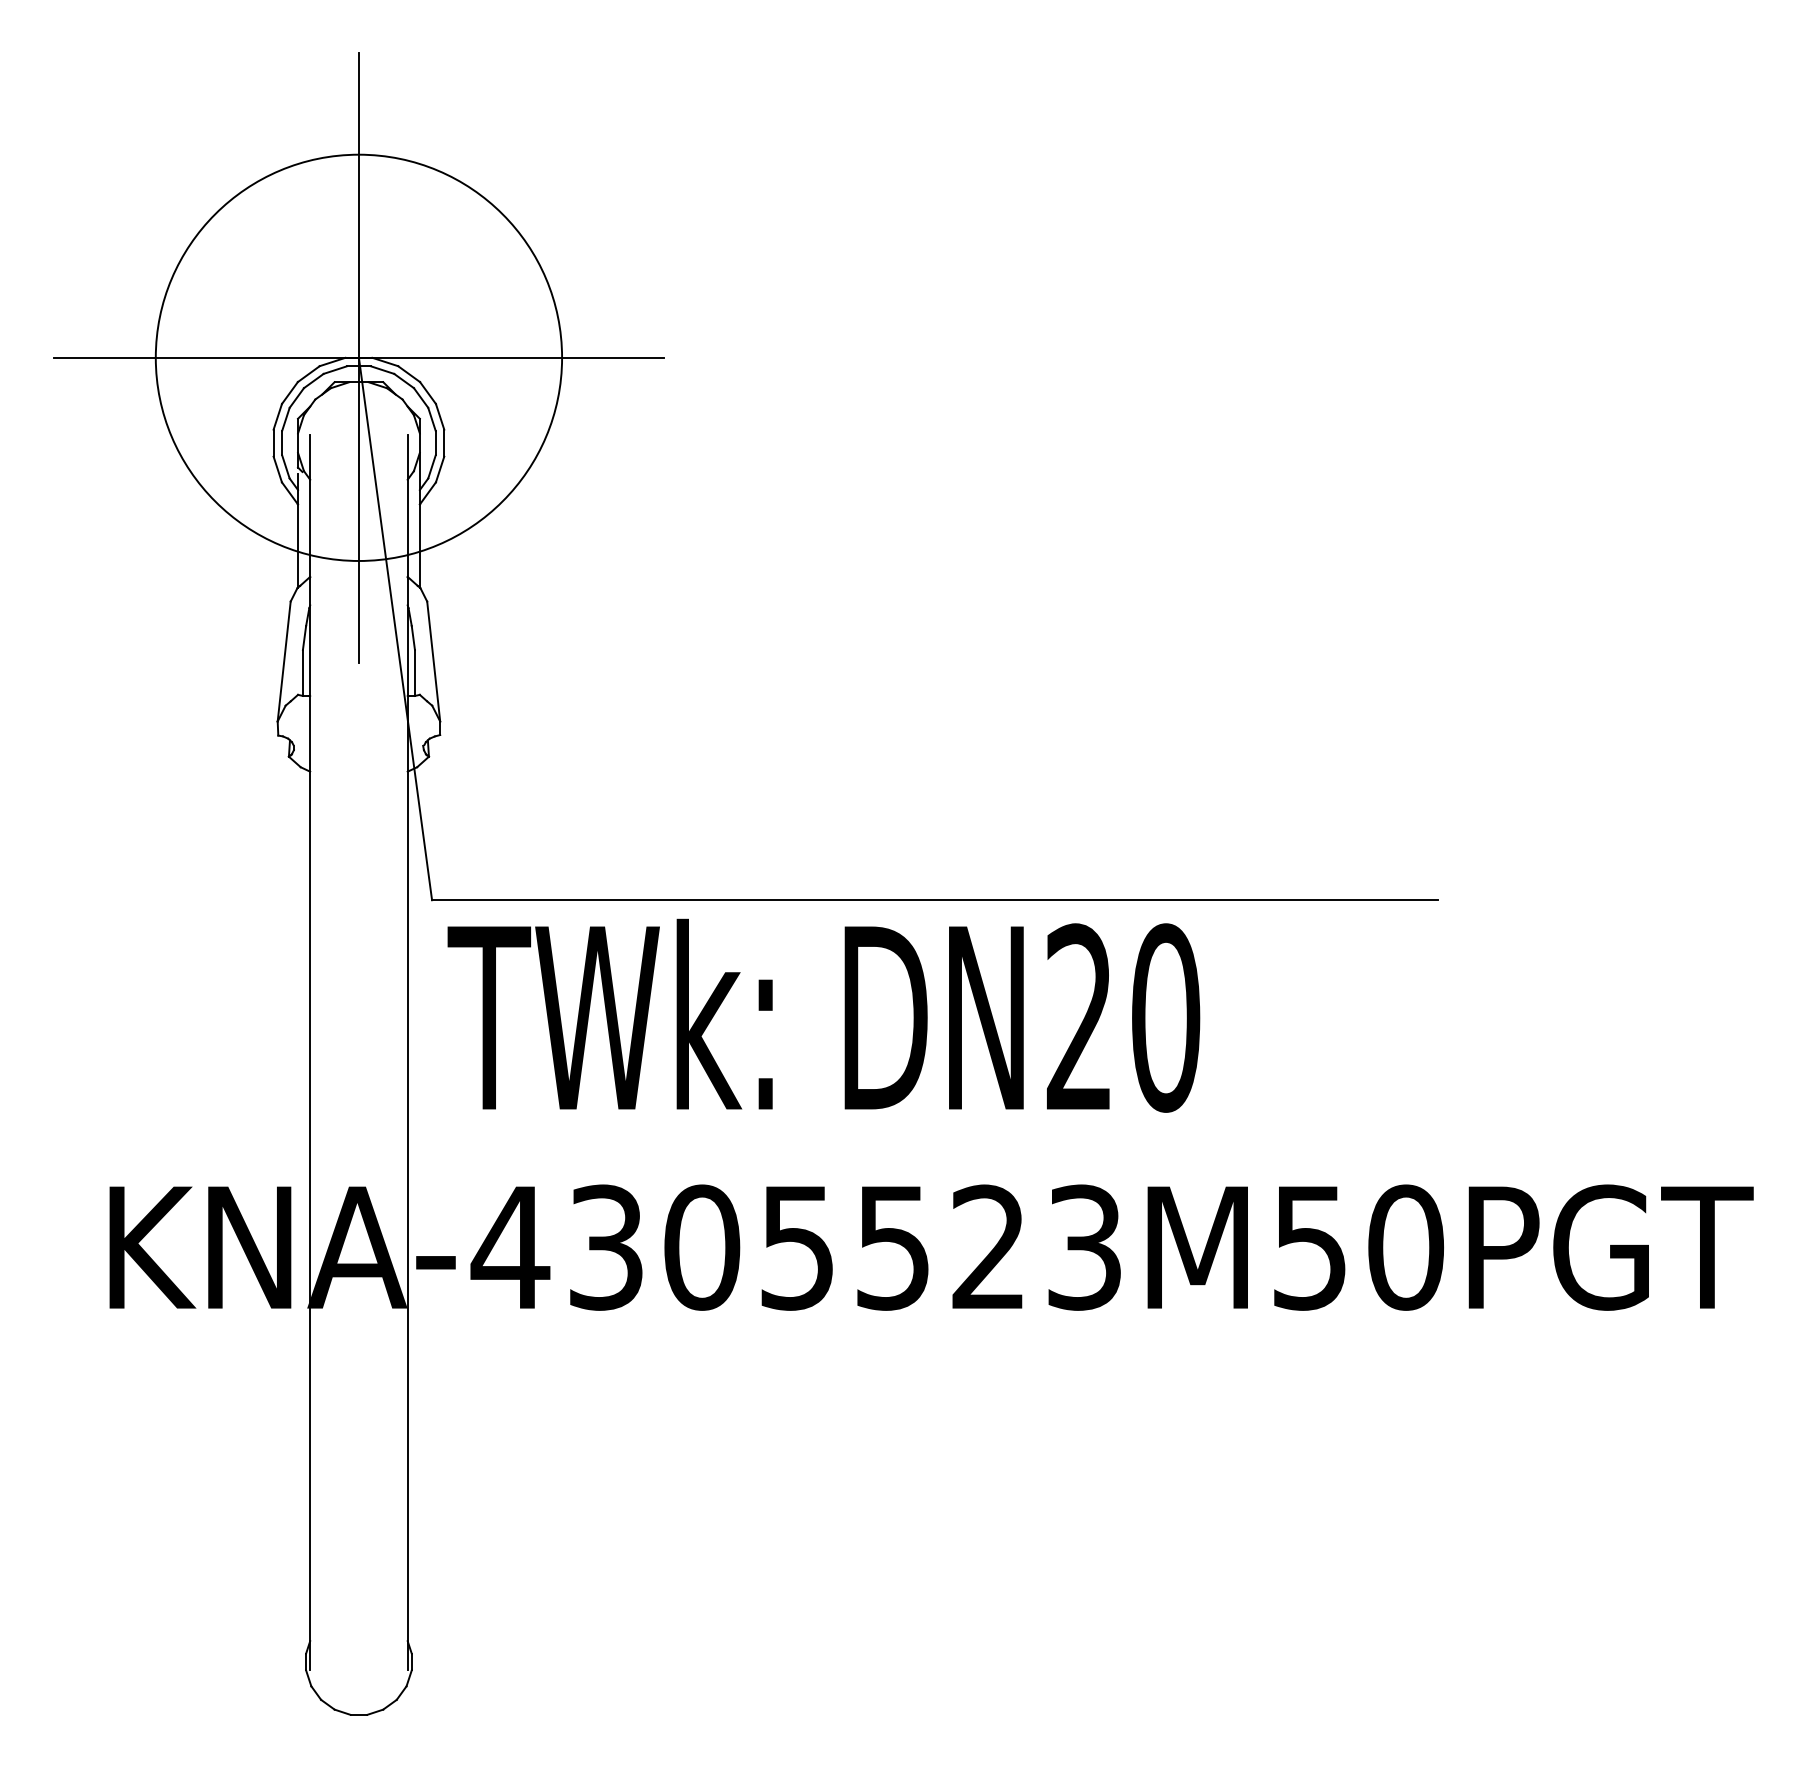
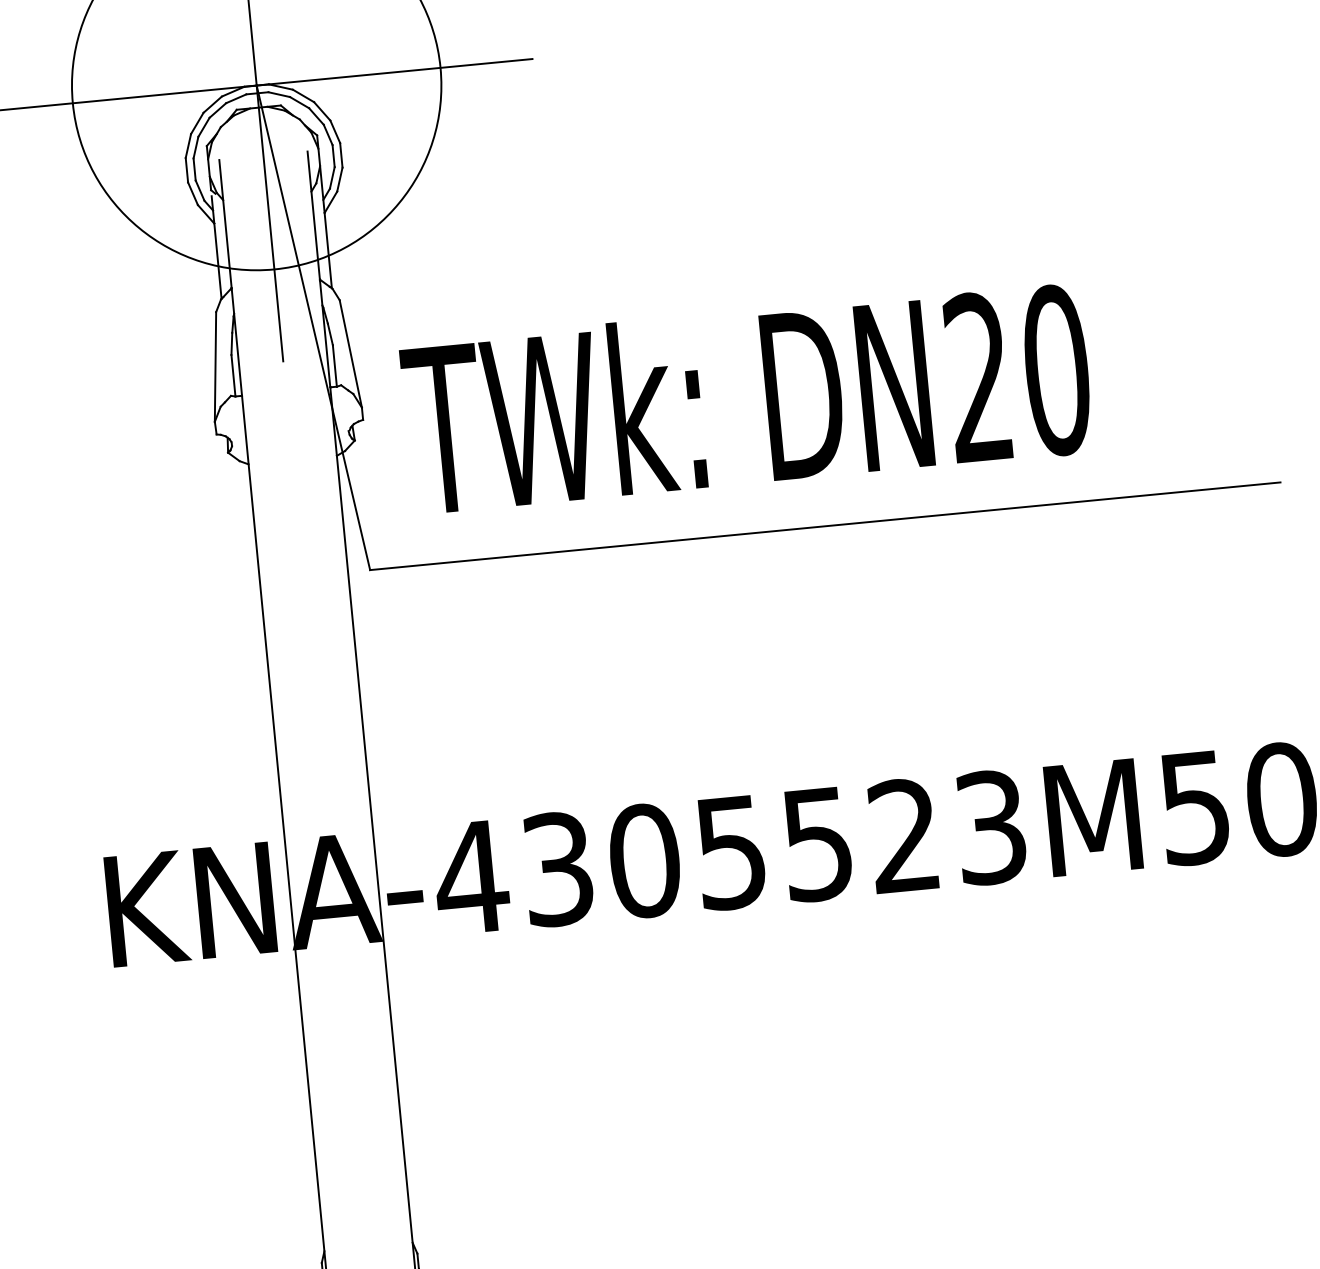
text: (823, 1015) -> (746, 397), moved

